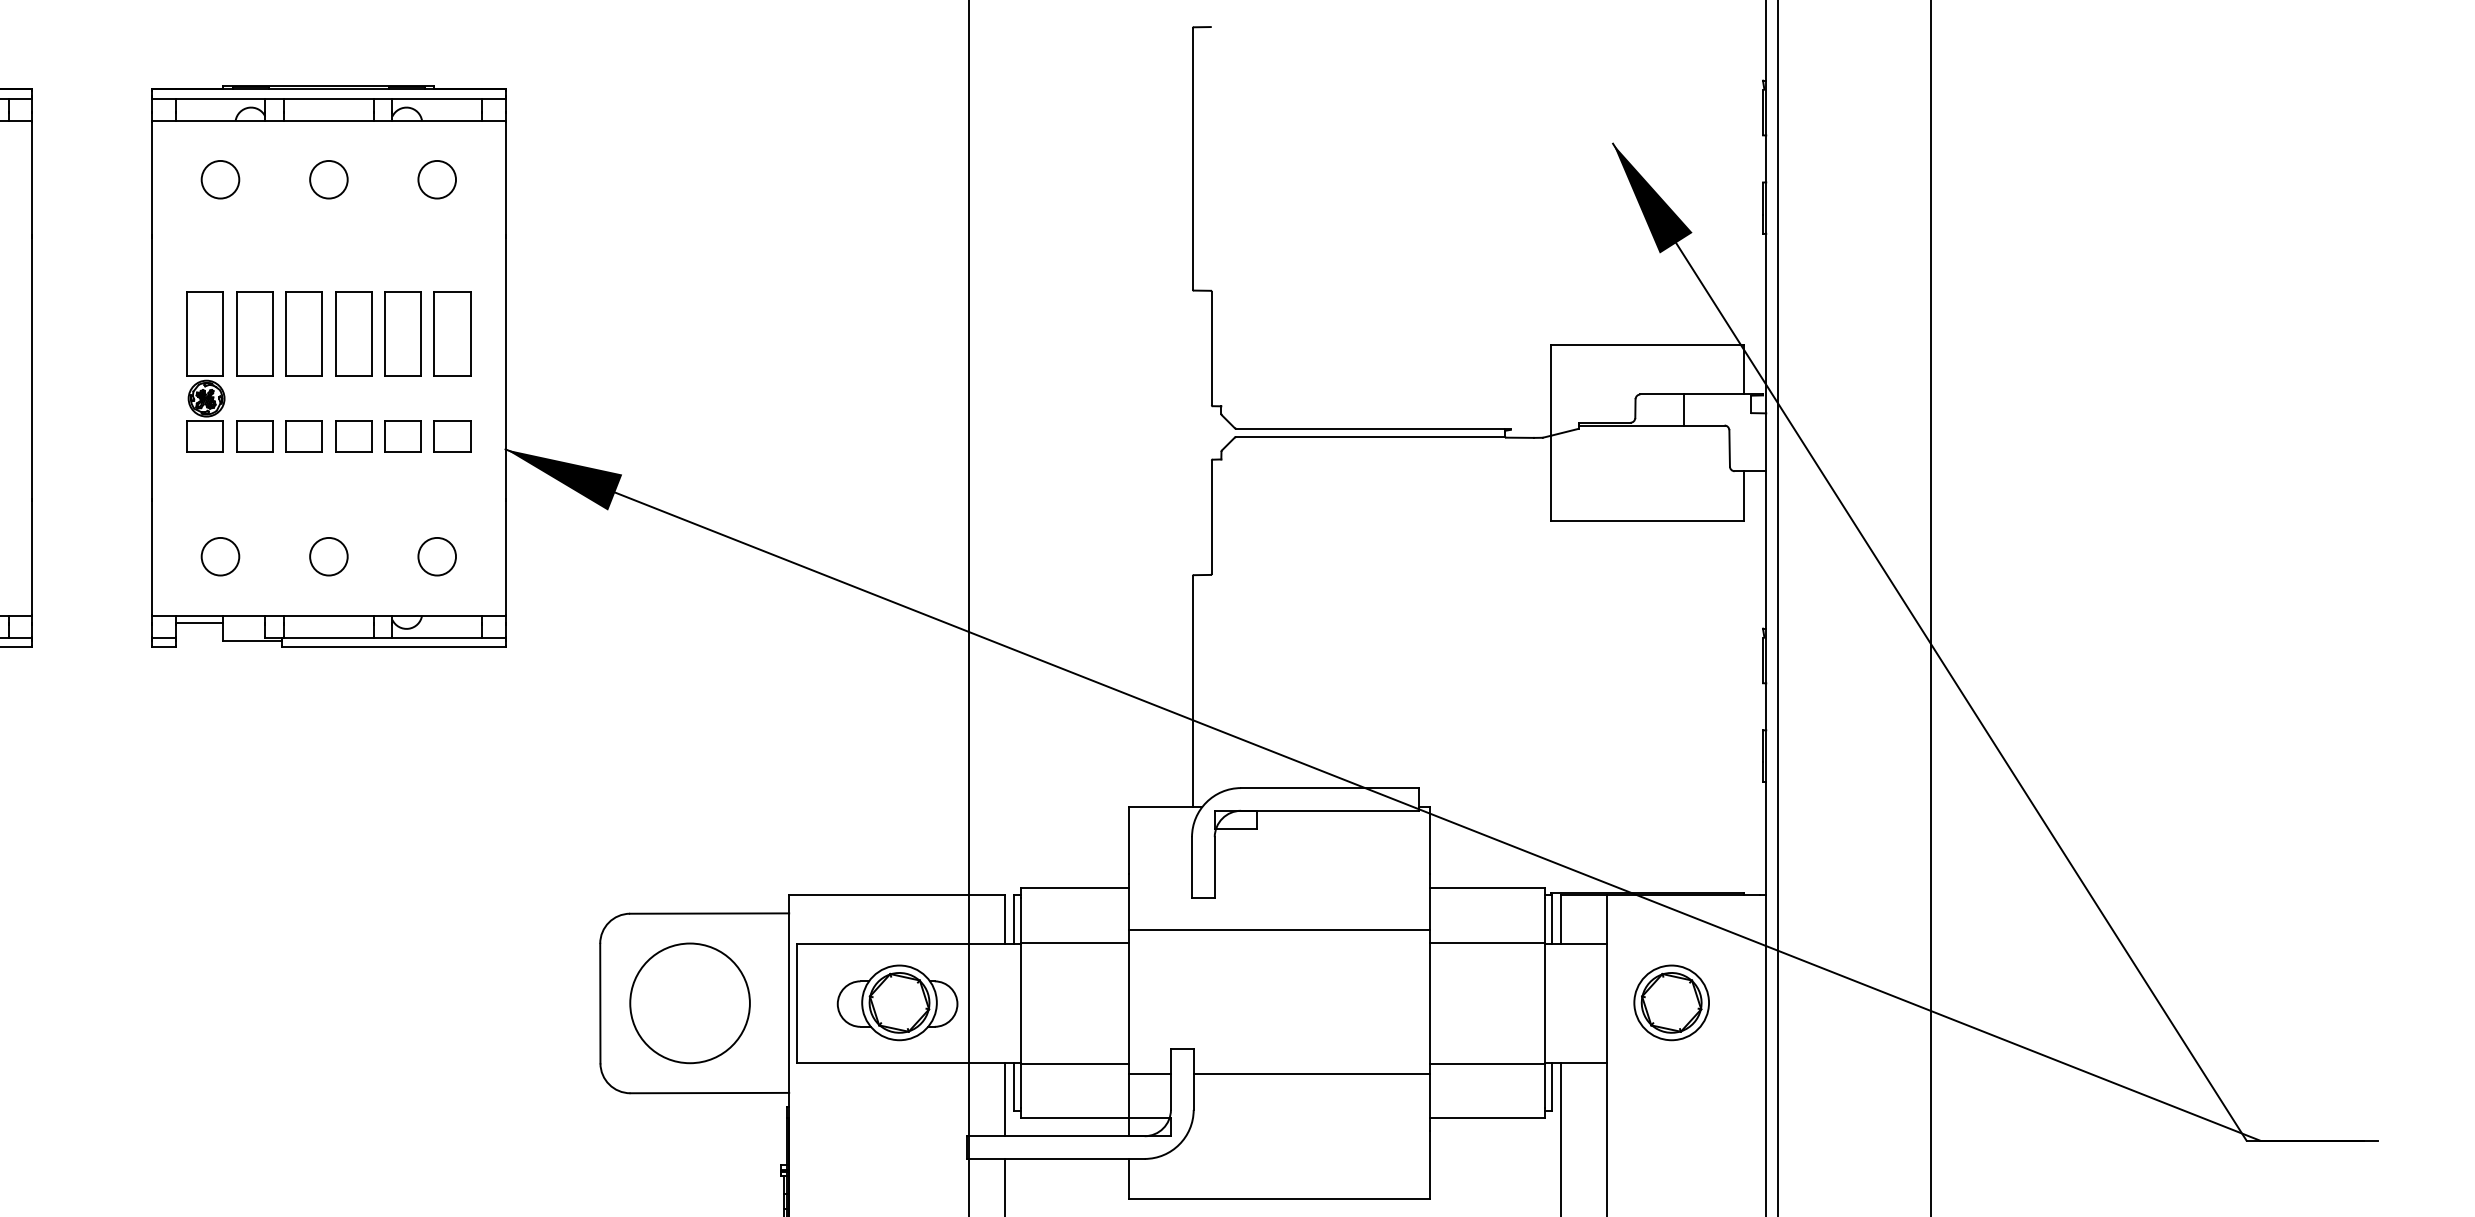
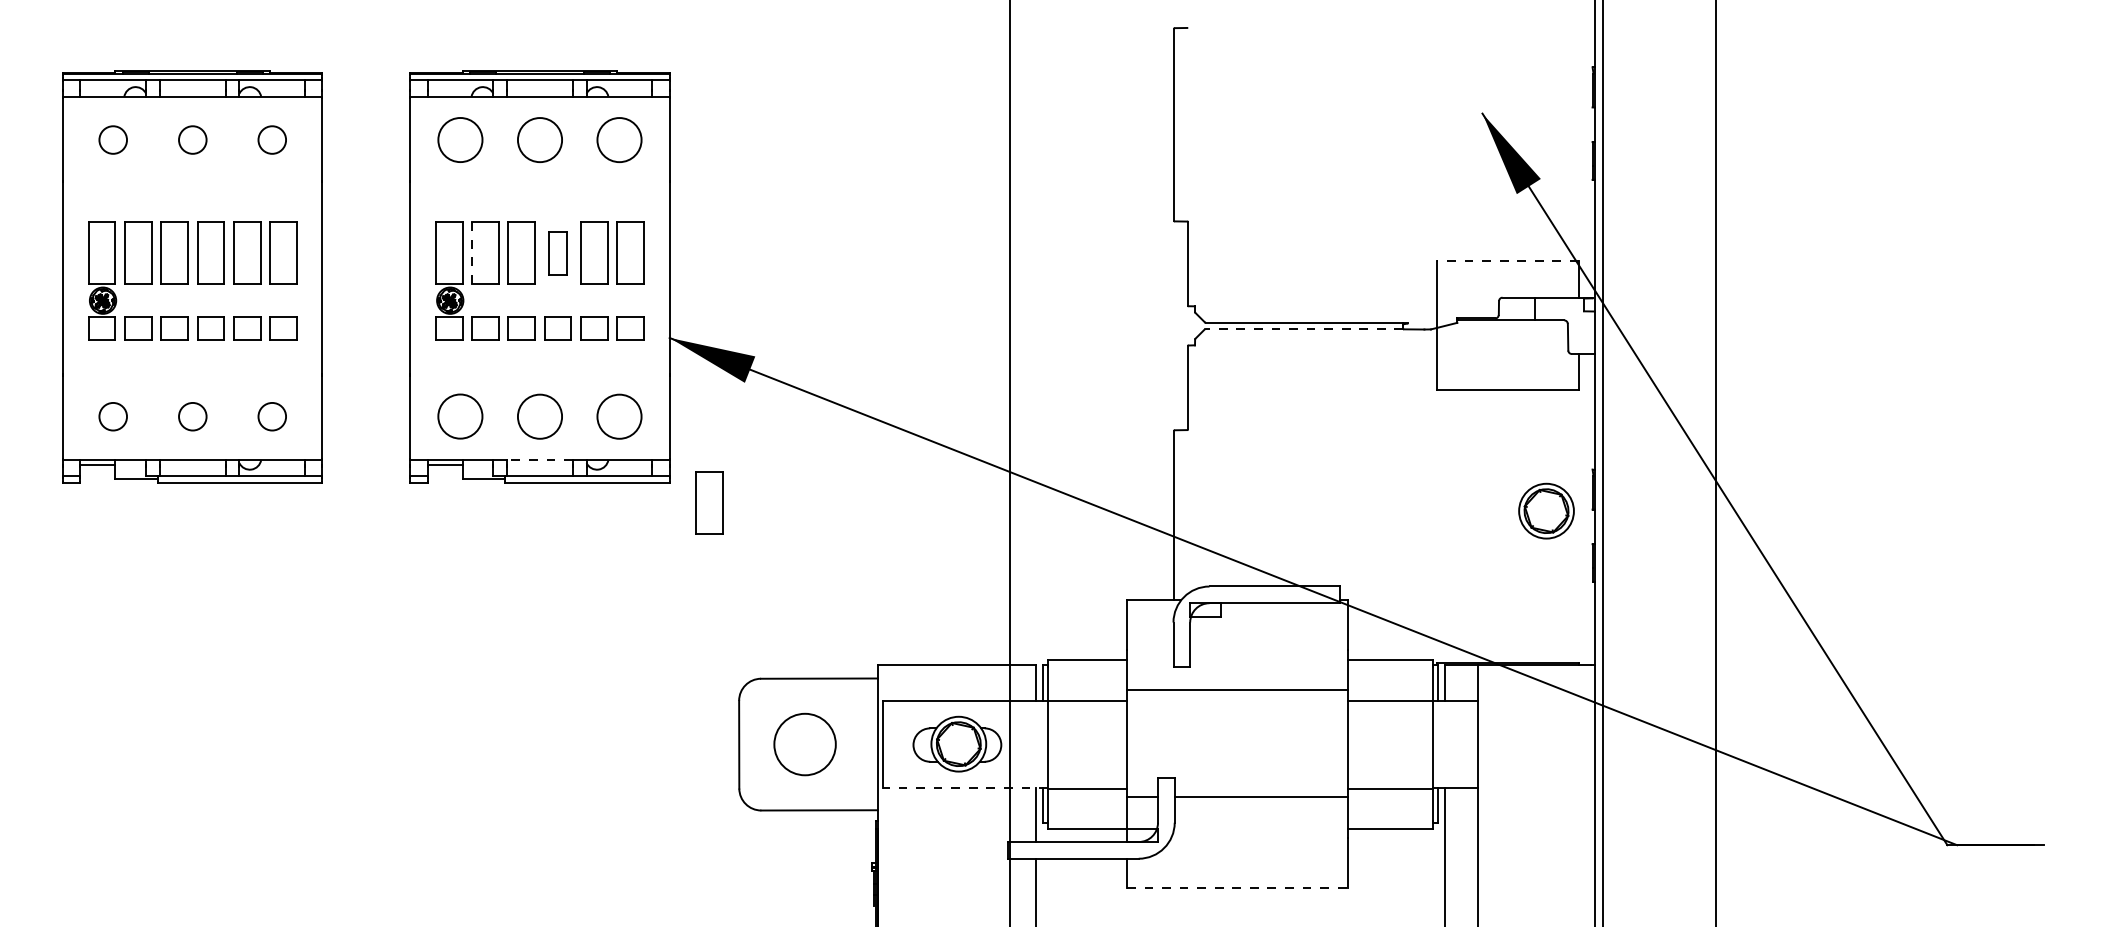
circle: (220, 178) -> (460, 139), size x1.6
circle: (328, 178) -> (539, 139), size x1.6
circle: (437, 178) -> (619, 139), size x1.6
part: (352, 332) -> (557, 252), size x0.7
line: (236, 334) -> (472, 253), solid -> dashed
line: (1647, 345) -> (1507, 261), solid -> dashed
line: (1370, 436) -> (1304, 328), solid -> dashed
circle: (220, 556) -> (460, 416), size x1.6
circle: (328, 556) -> (539, 416), size x1.6
circle: (437, 556) -> (619, 416), size x1.6
line: (329, 614) -> (540, 459), solid -> dashed
part: (559, 673) -> (709, 502), added
part: (1671, 1001) -> (1546, 510), moved
circle: (690, 1003) -> (805, 744), size x0.7
line: (908, 1063) -> (965, 788), solid -> dashed
line: (1279, 1198) -> (1237, 887), solid -> dashed

